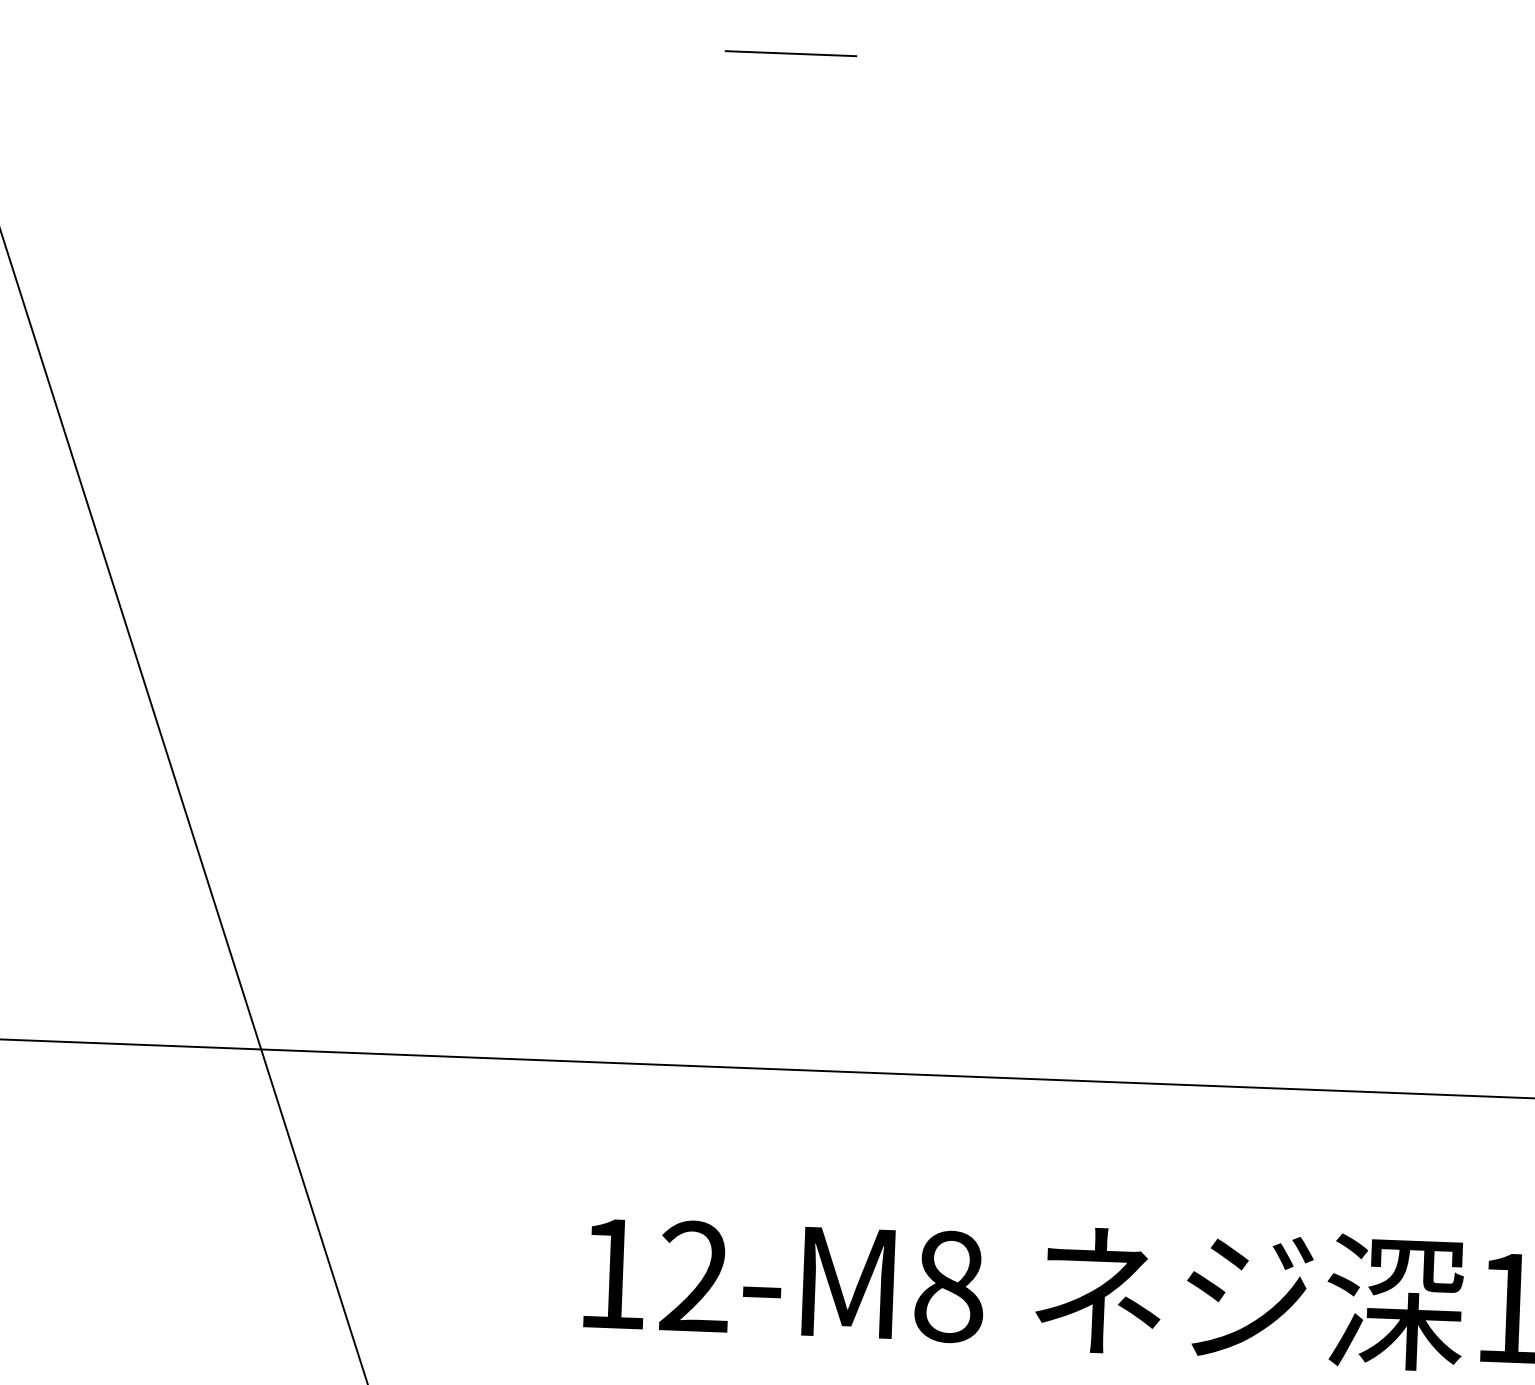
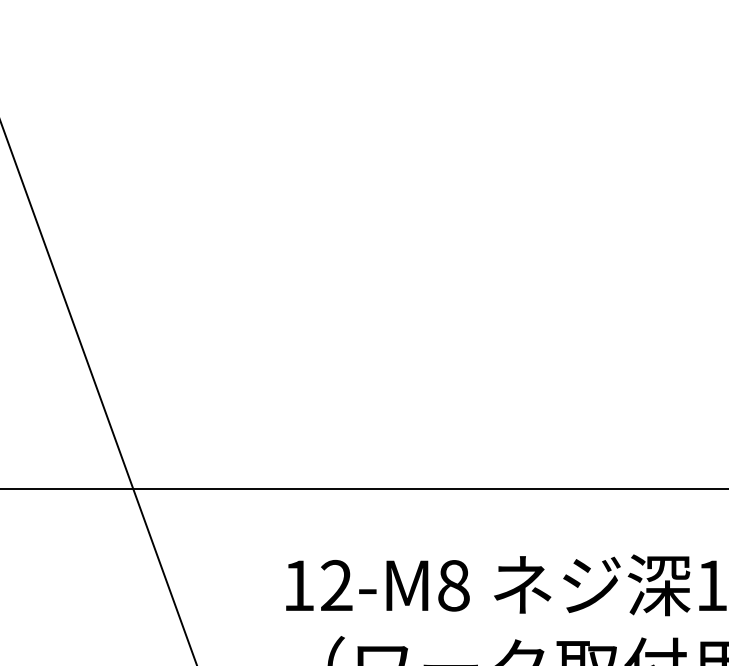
line: (791, 53) -> (359, 21), removed

